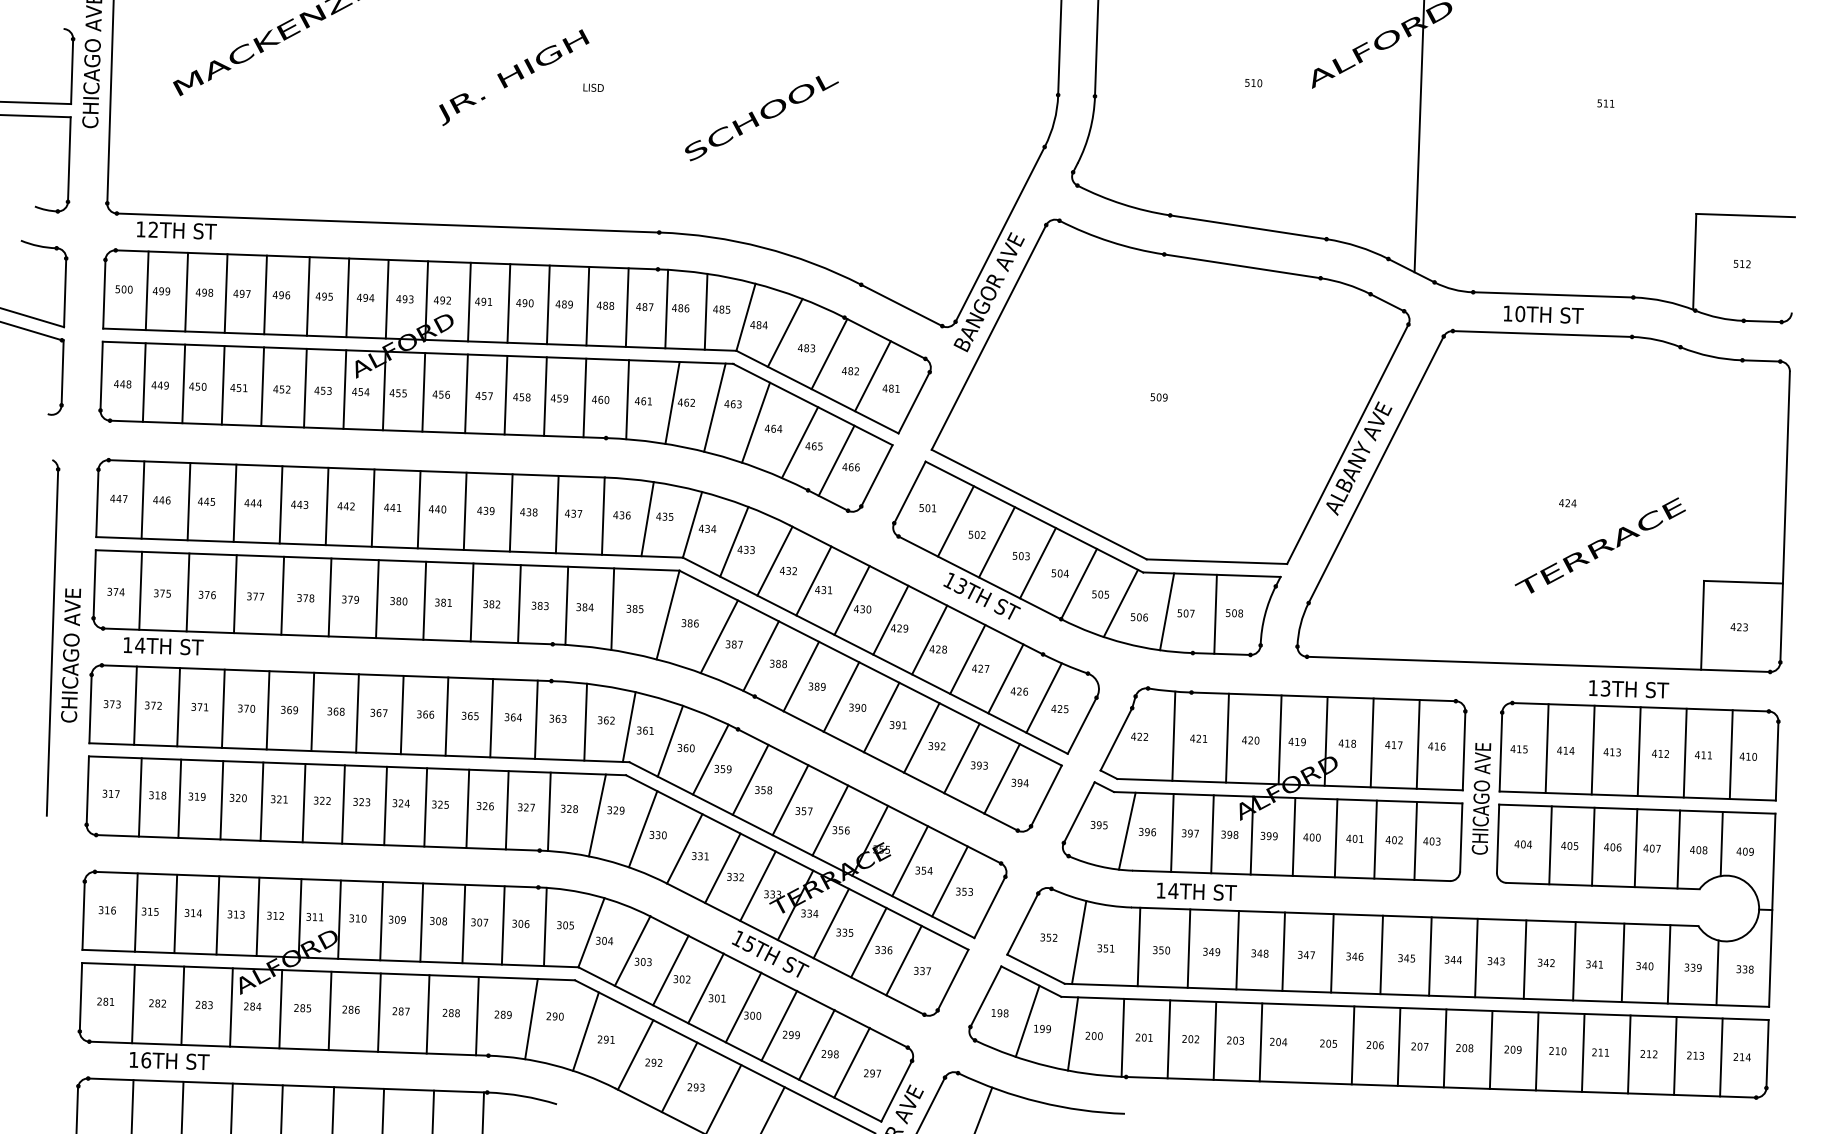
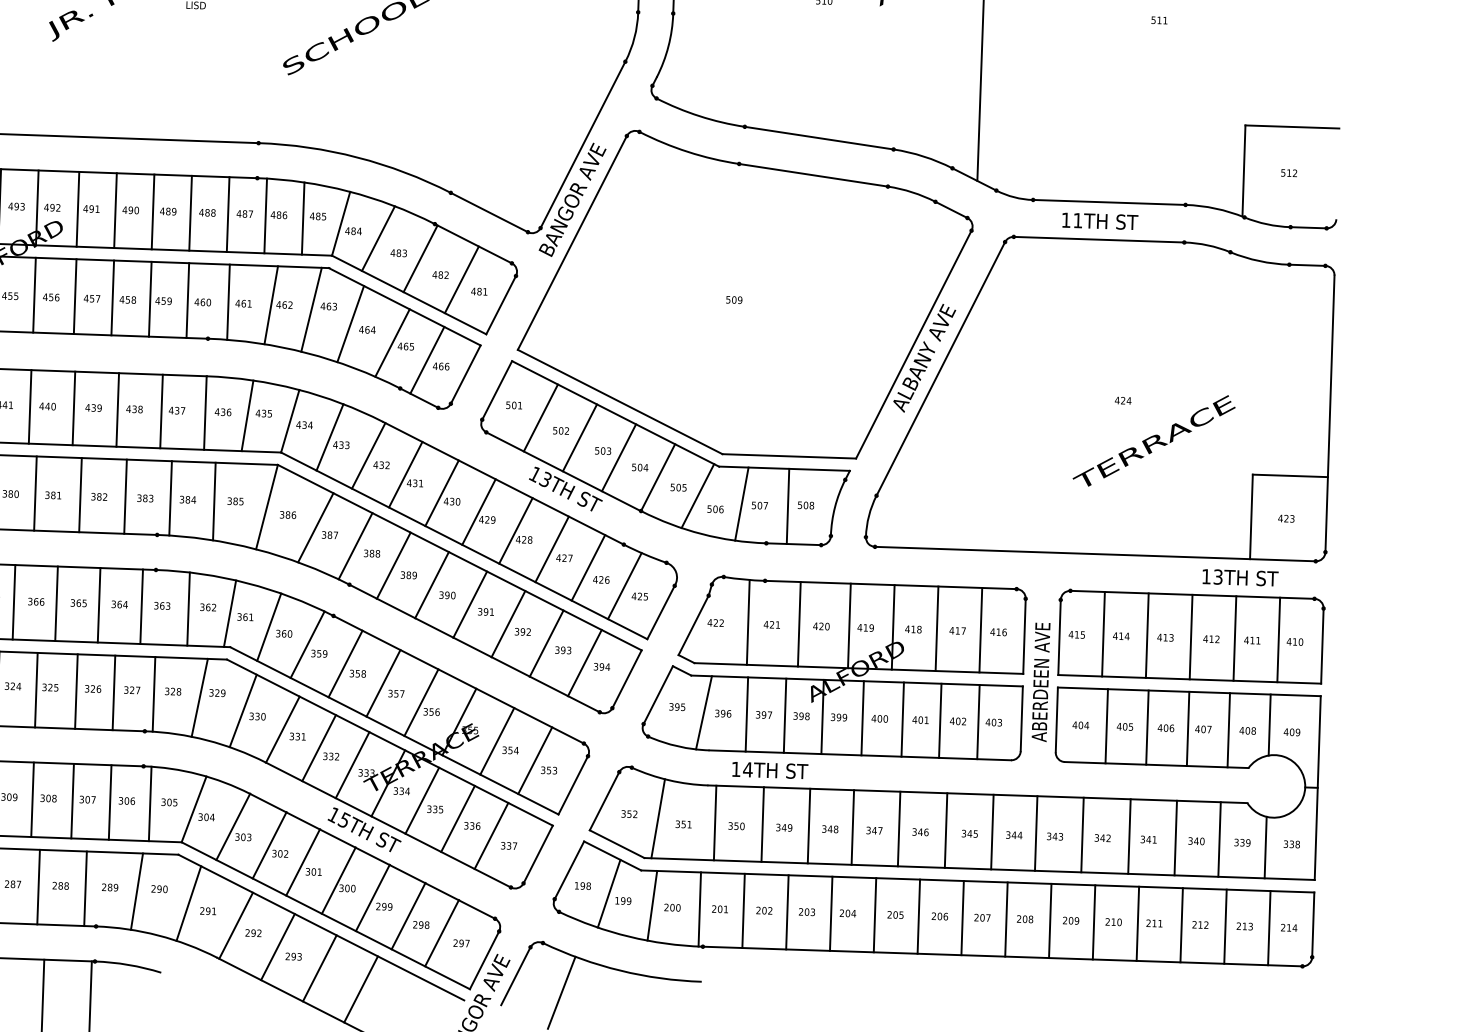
text: (1520, 313) -> (1078, 220), 10TH -> 11TH
text: (1629, 689) -> (1240, 577), moved
text: (1481, 798) -> (1041, 681), CHICAGO AVE -> ABERDEEN AVE
line: (1306, 1043) -> (874, 914), added

